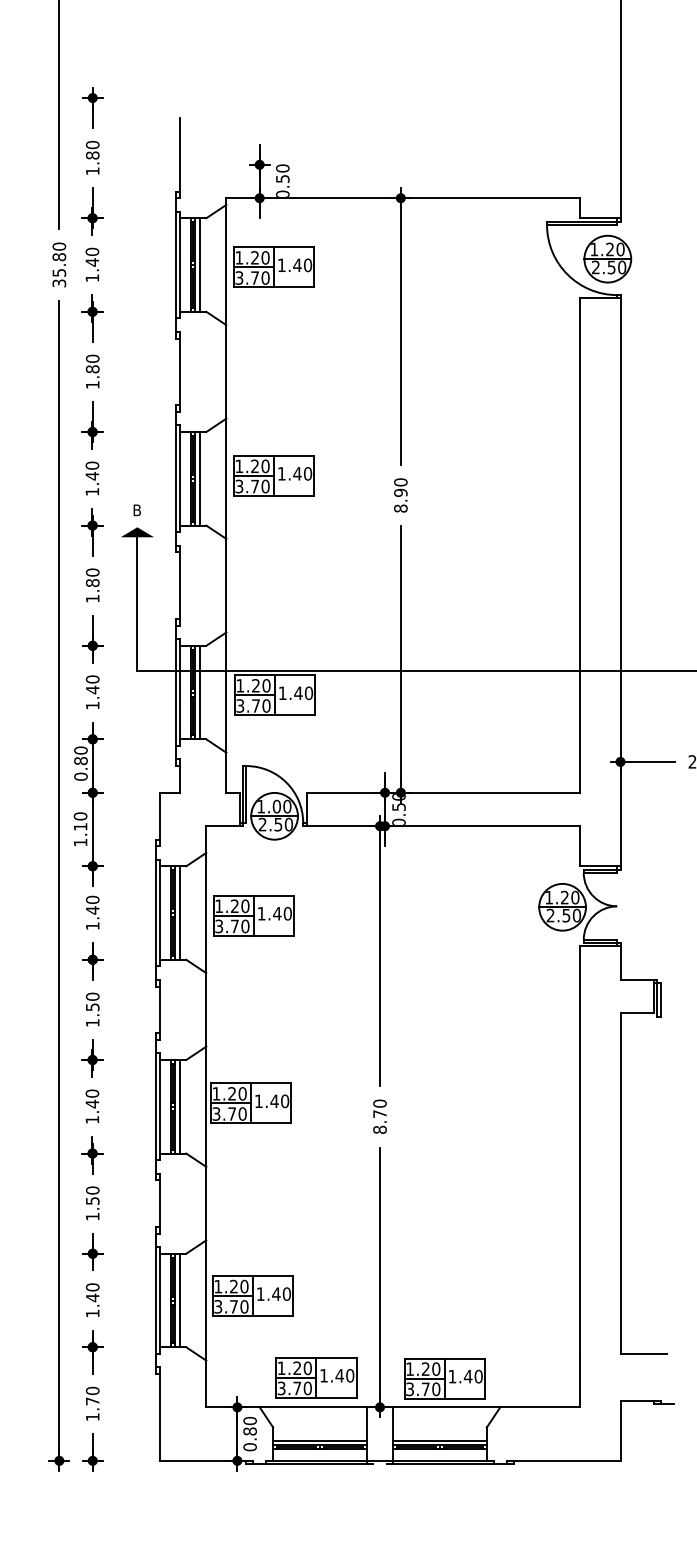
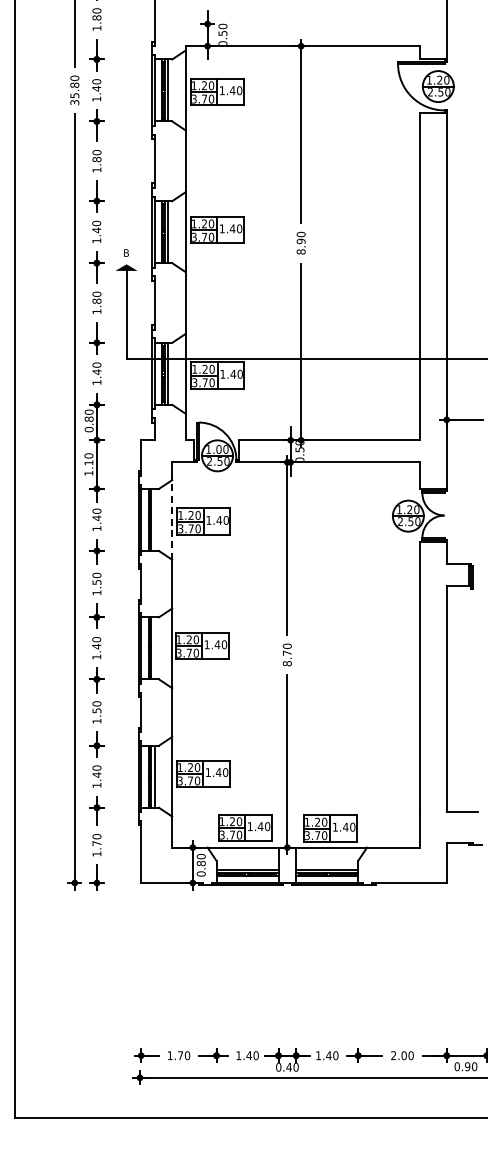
line: (179, 912) -> (154, 519), removed
line: (206, 912) -> (172, 519), solid -> dashed
line: (179, 1106) -> (154, 648), removed

